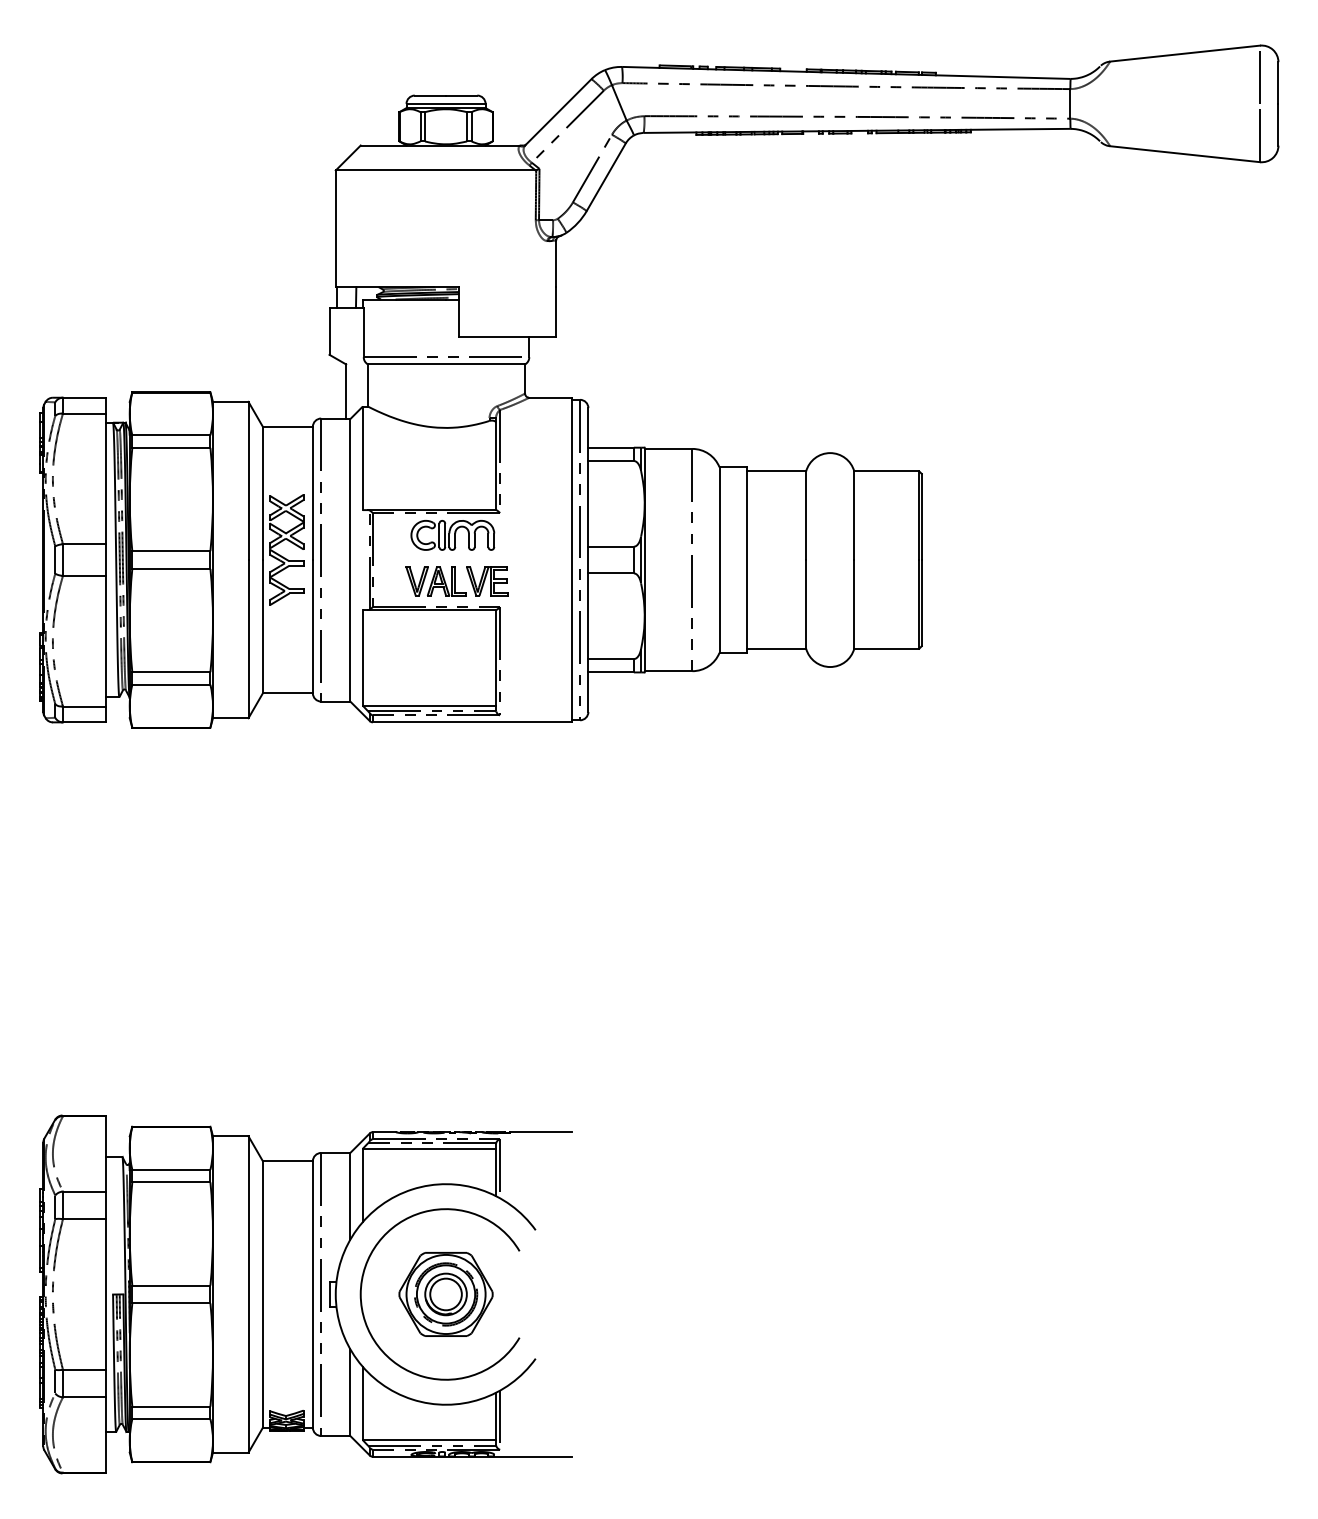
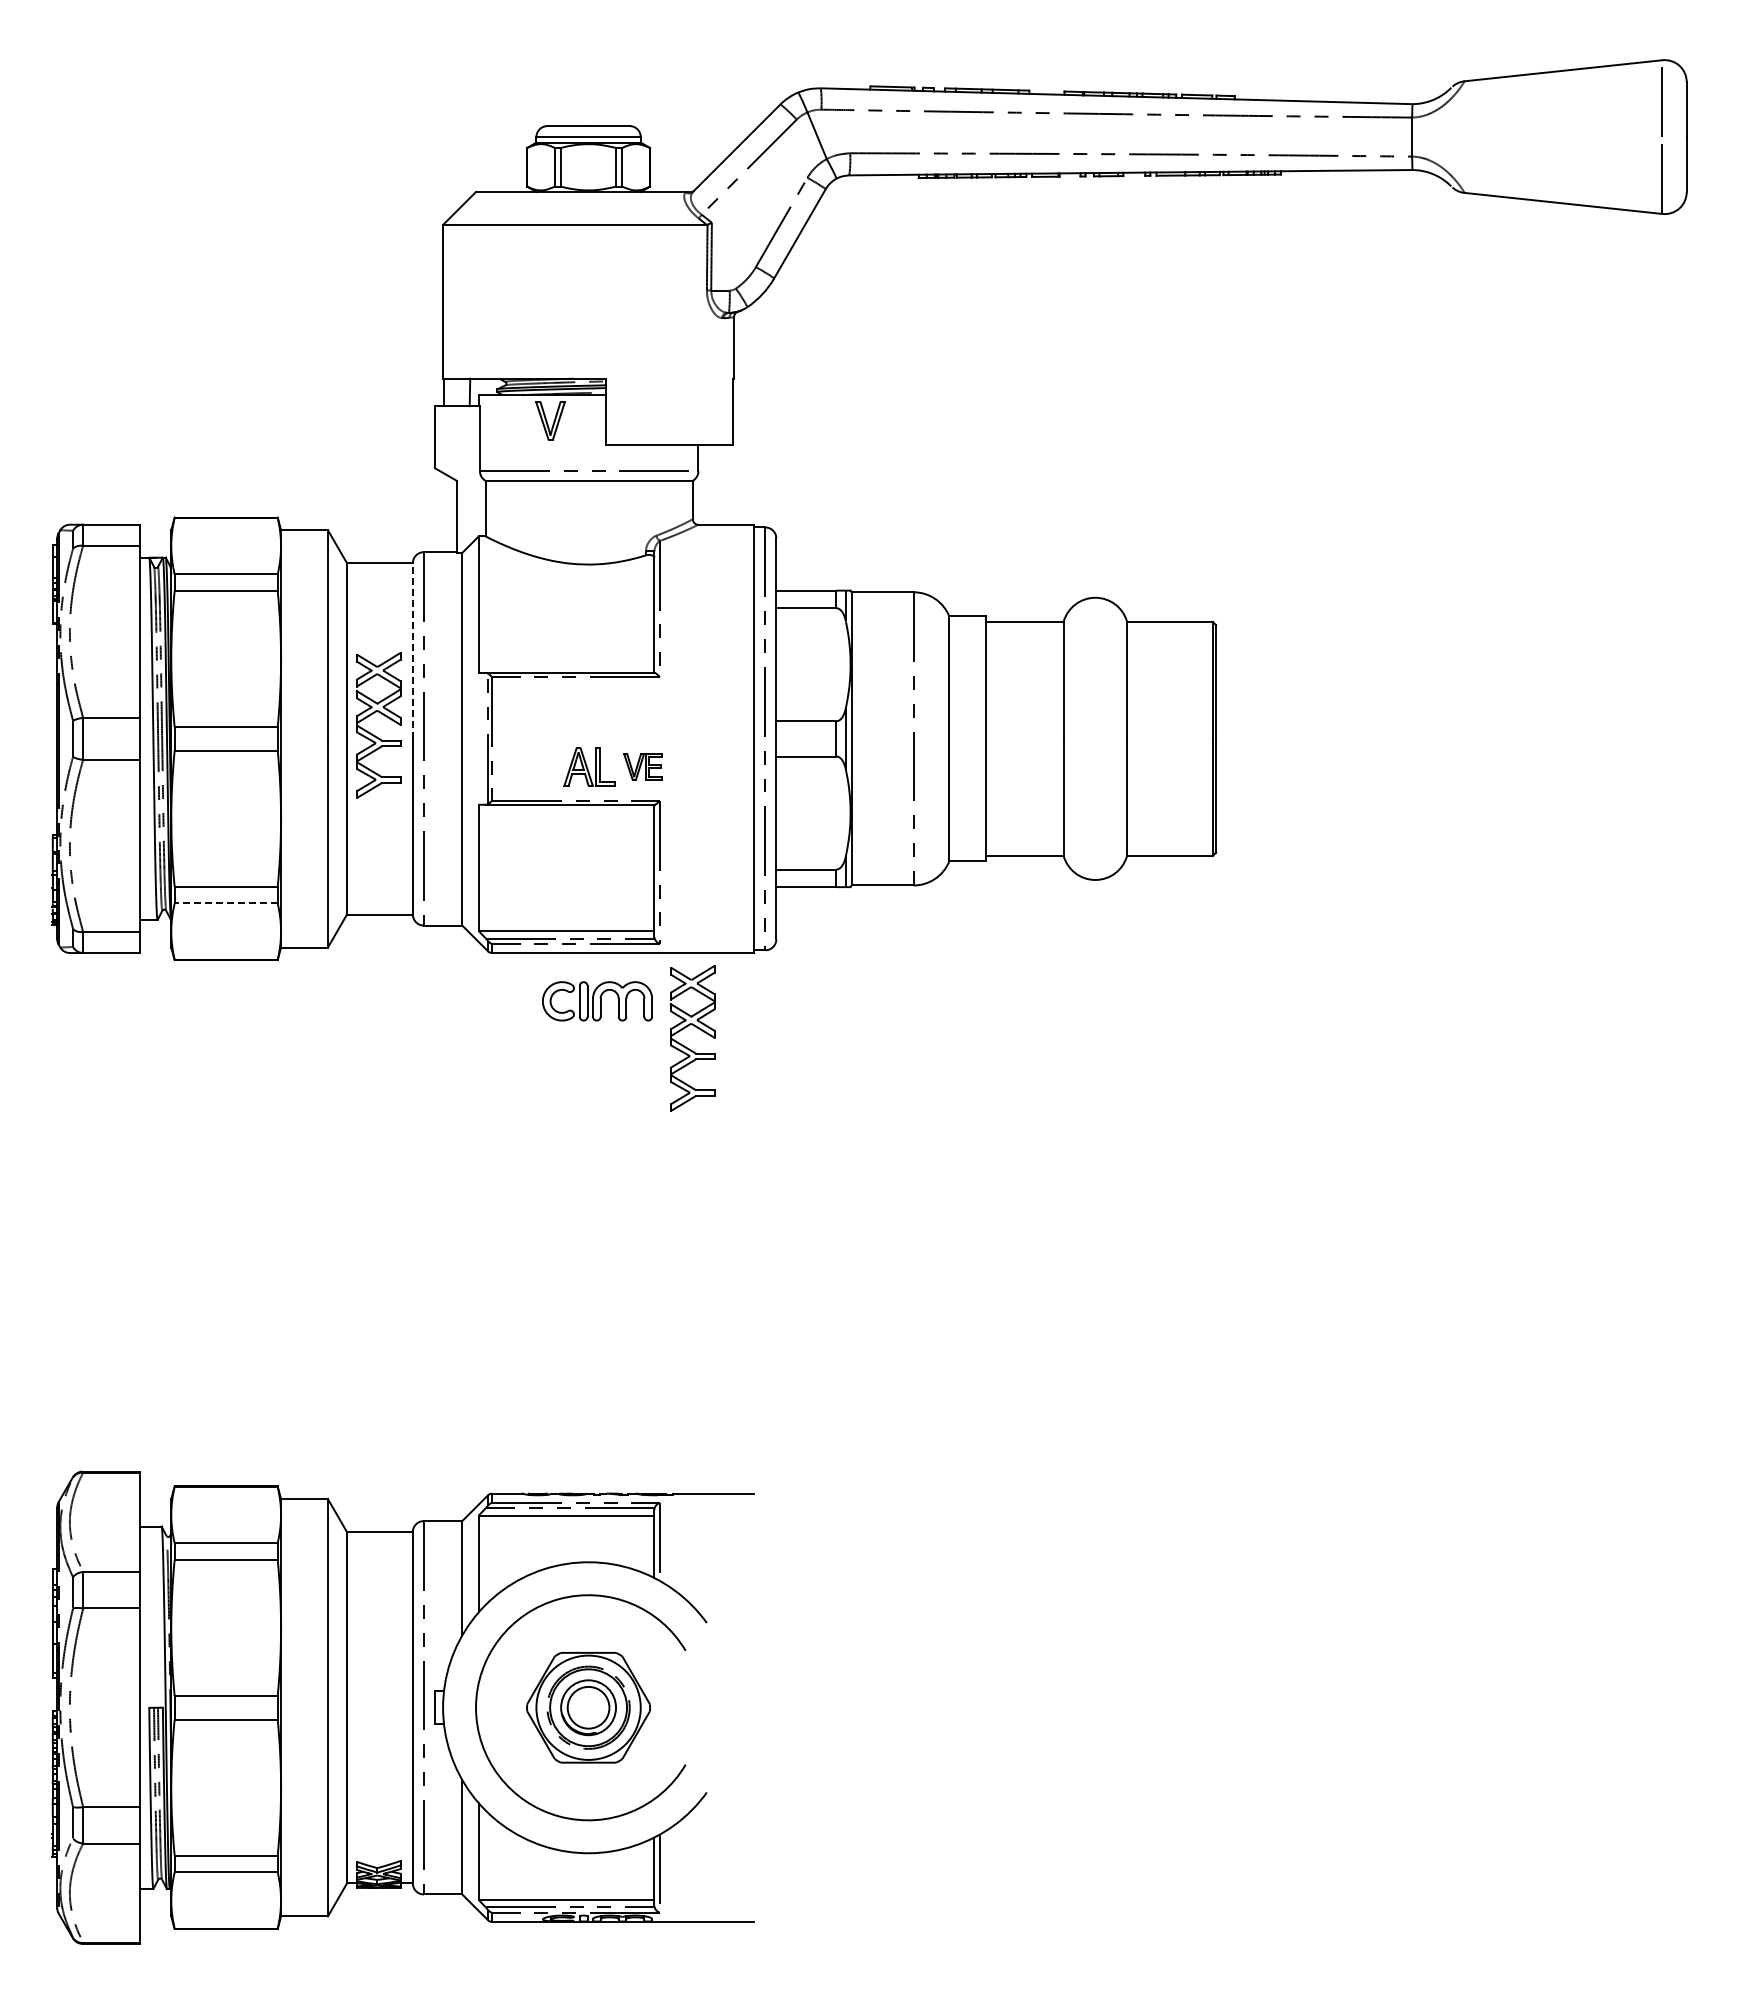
line: (312, 493) -> (412, 651), solid -> dashed
part: (452, 535) -> (597, 1001), moved
part: (417, 580) -> (550, 420), moved
part: (486, 580) -> (642, 766), size x0.7
line: (171, 684) -> (226, 903), solid -> dashed
part: (520, 793) -> (686, 1046), added

